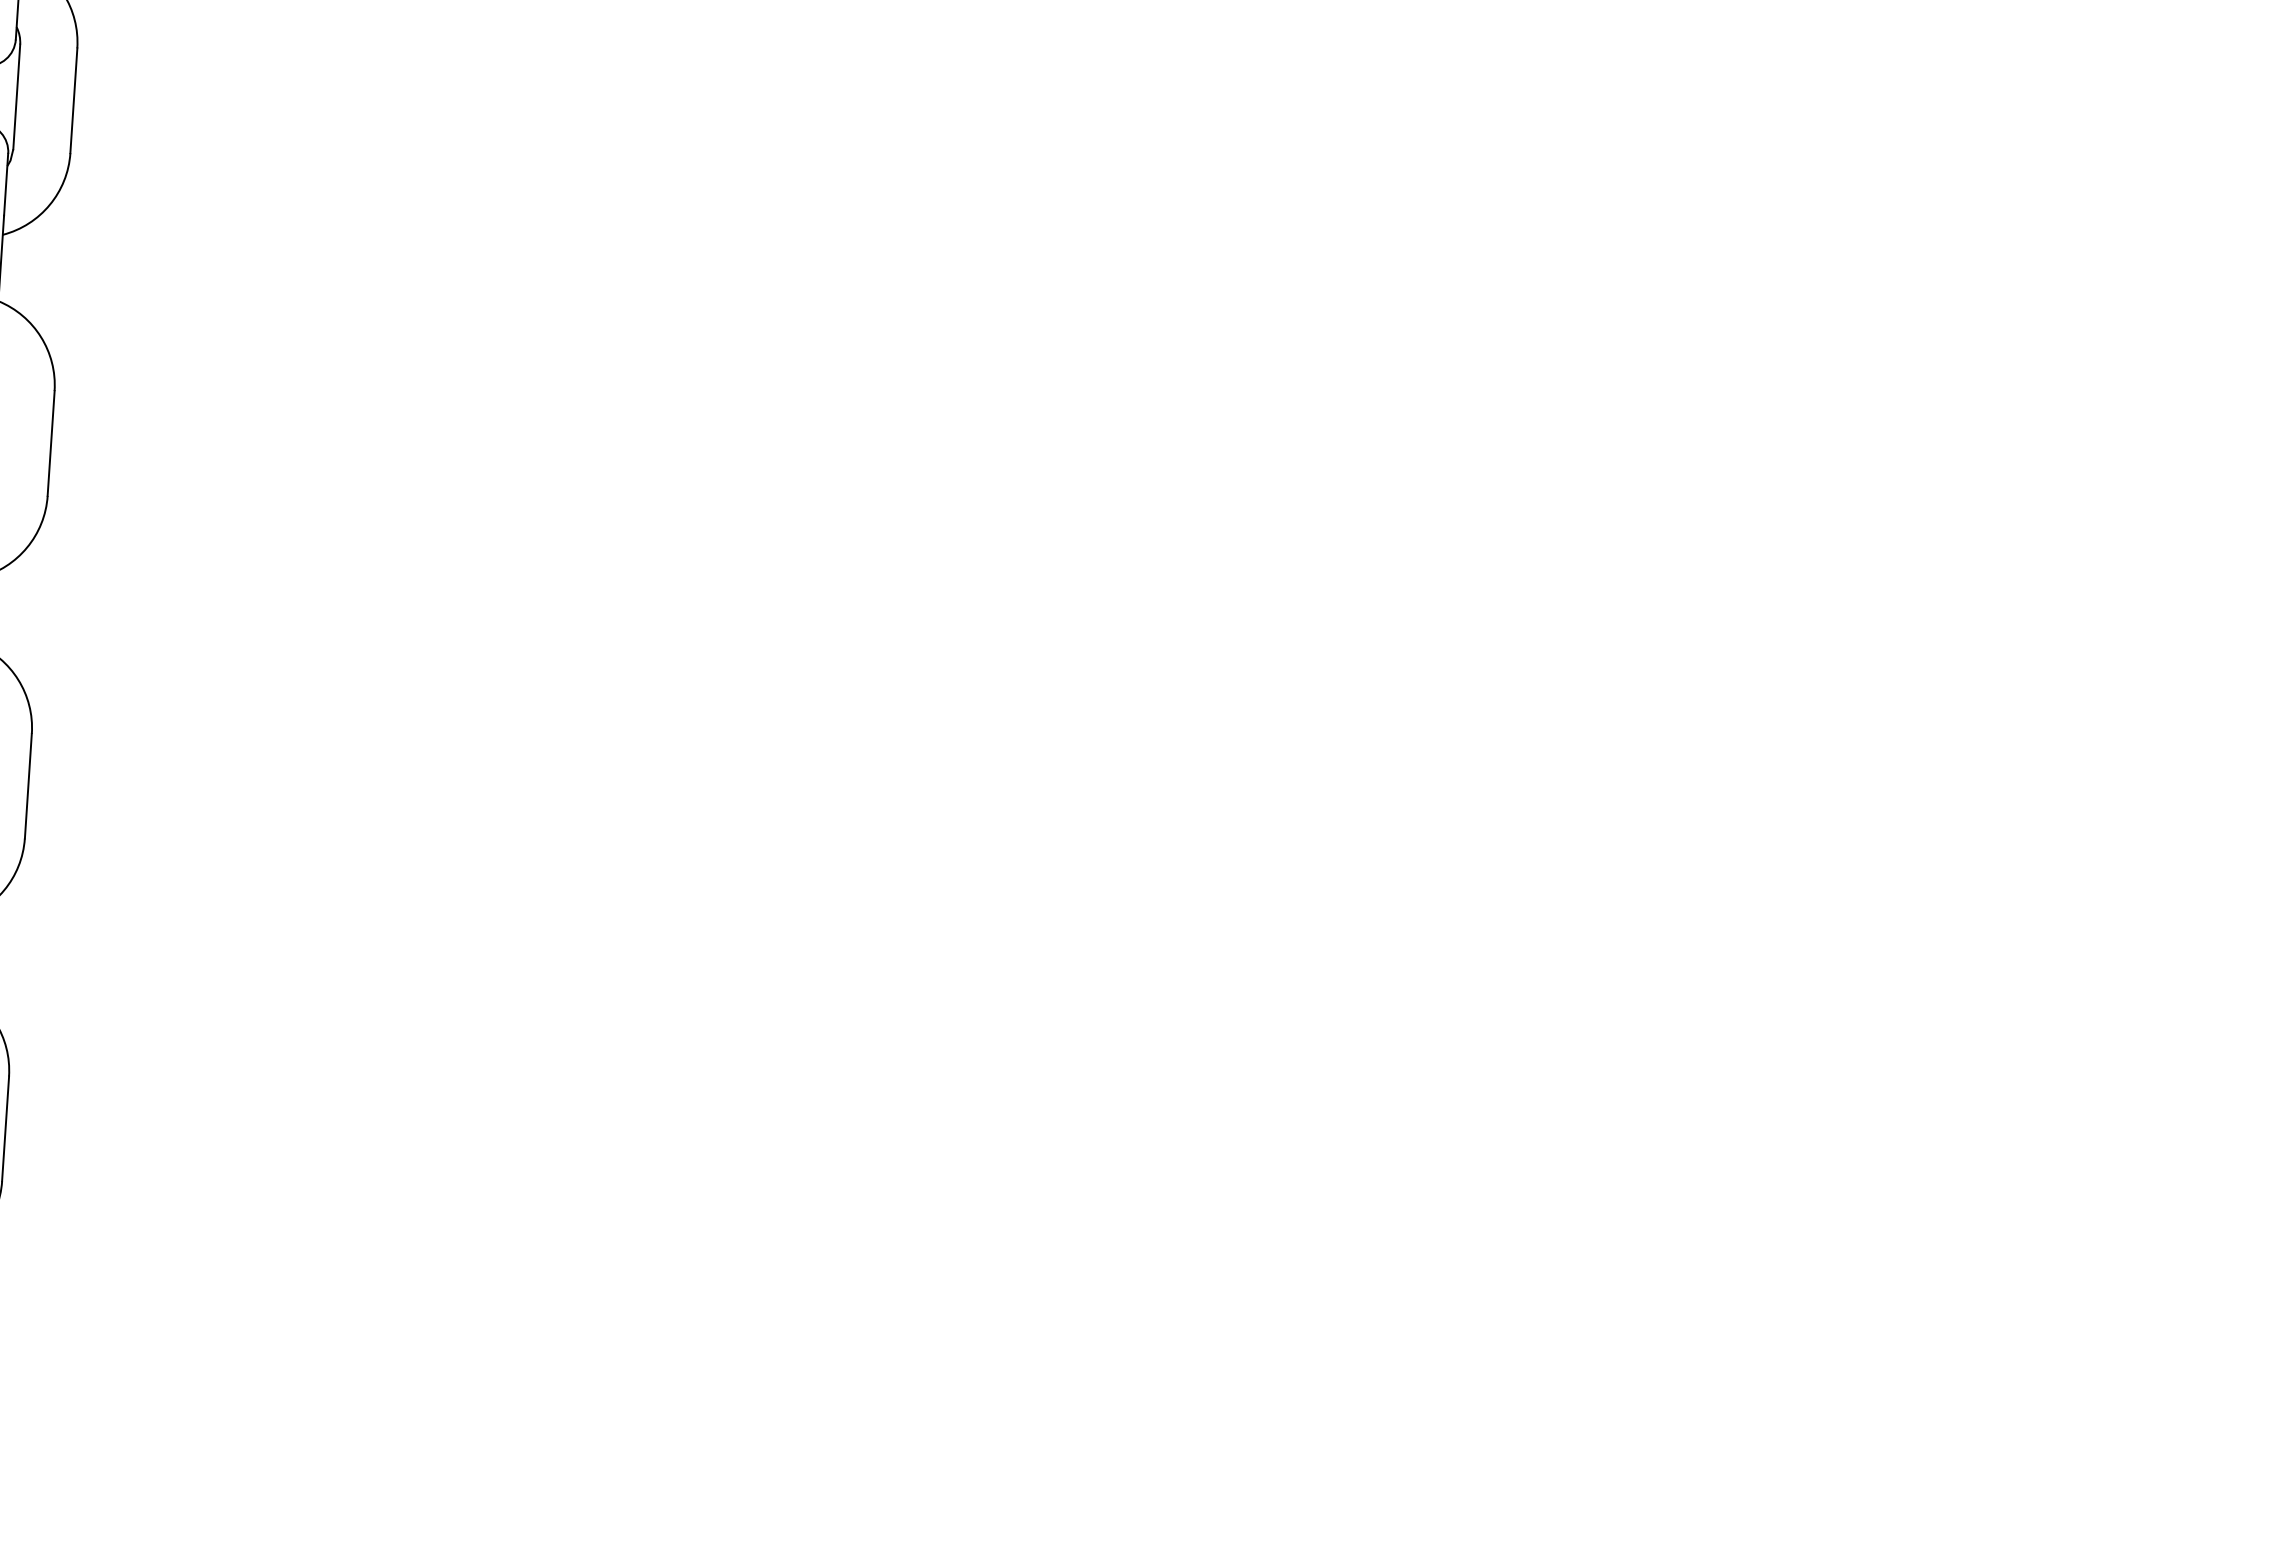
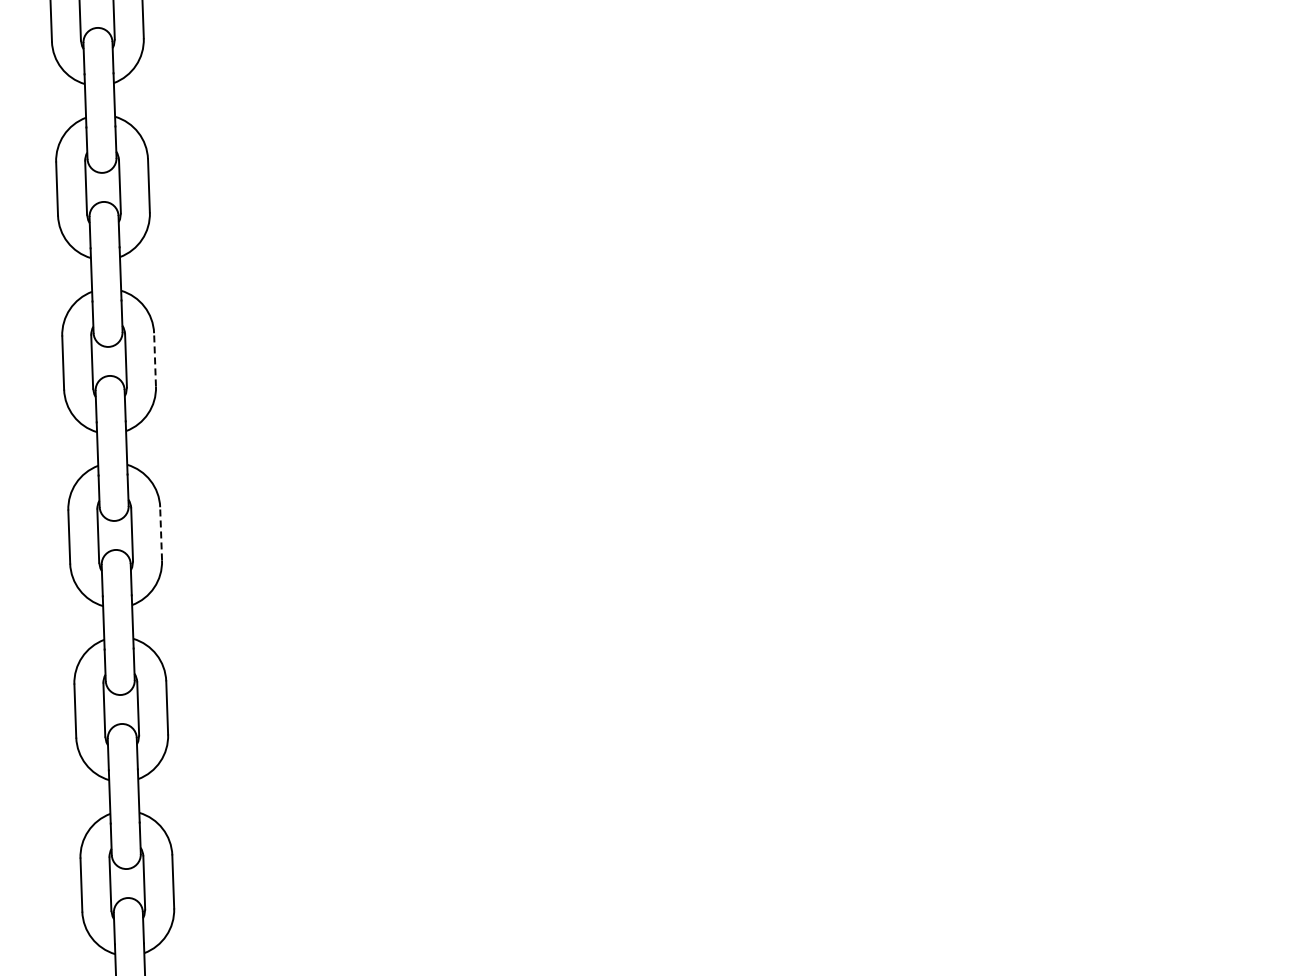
line: (52, 442) -> (155, 359), solid -> dashed
line: (29, 785) -> (161, 533), solid -> dashed

